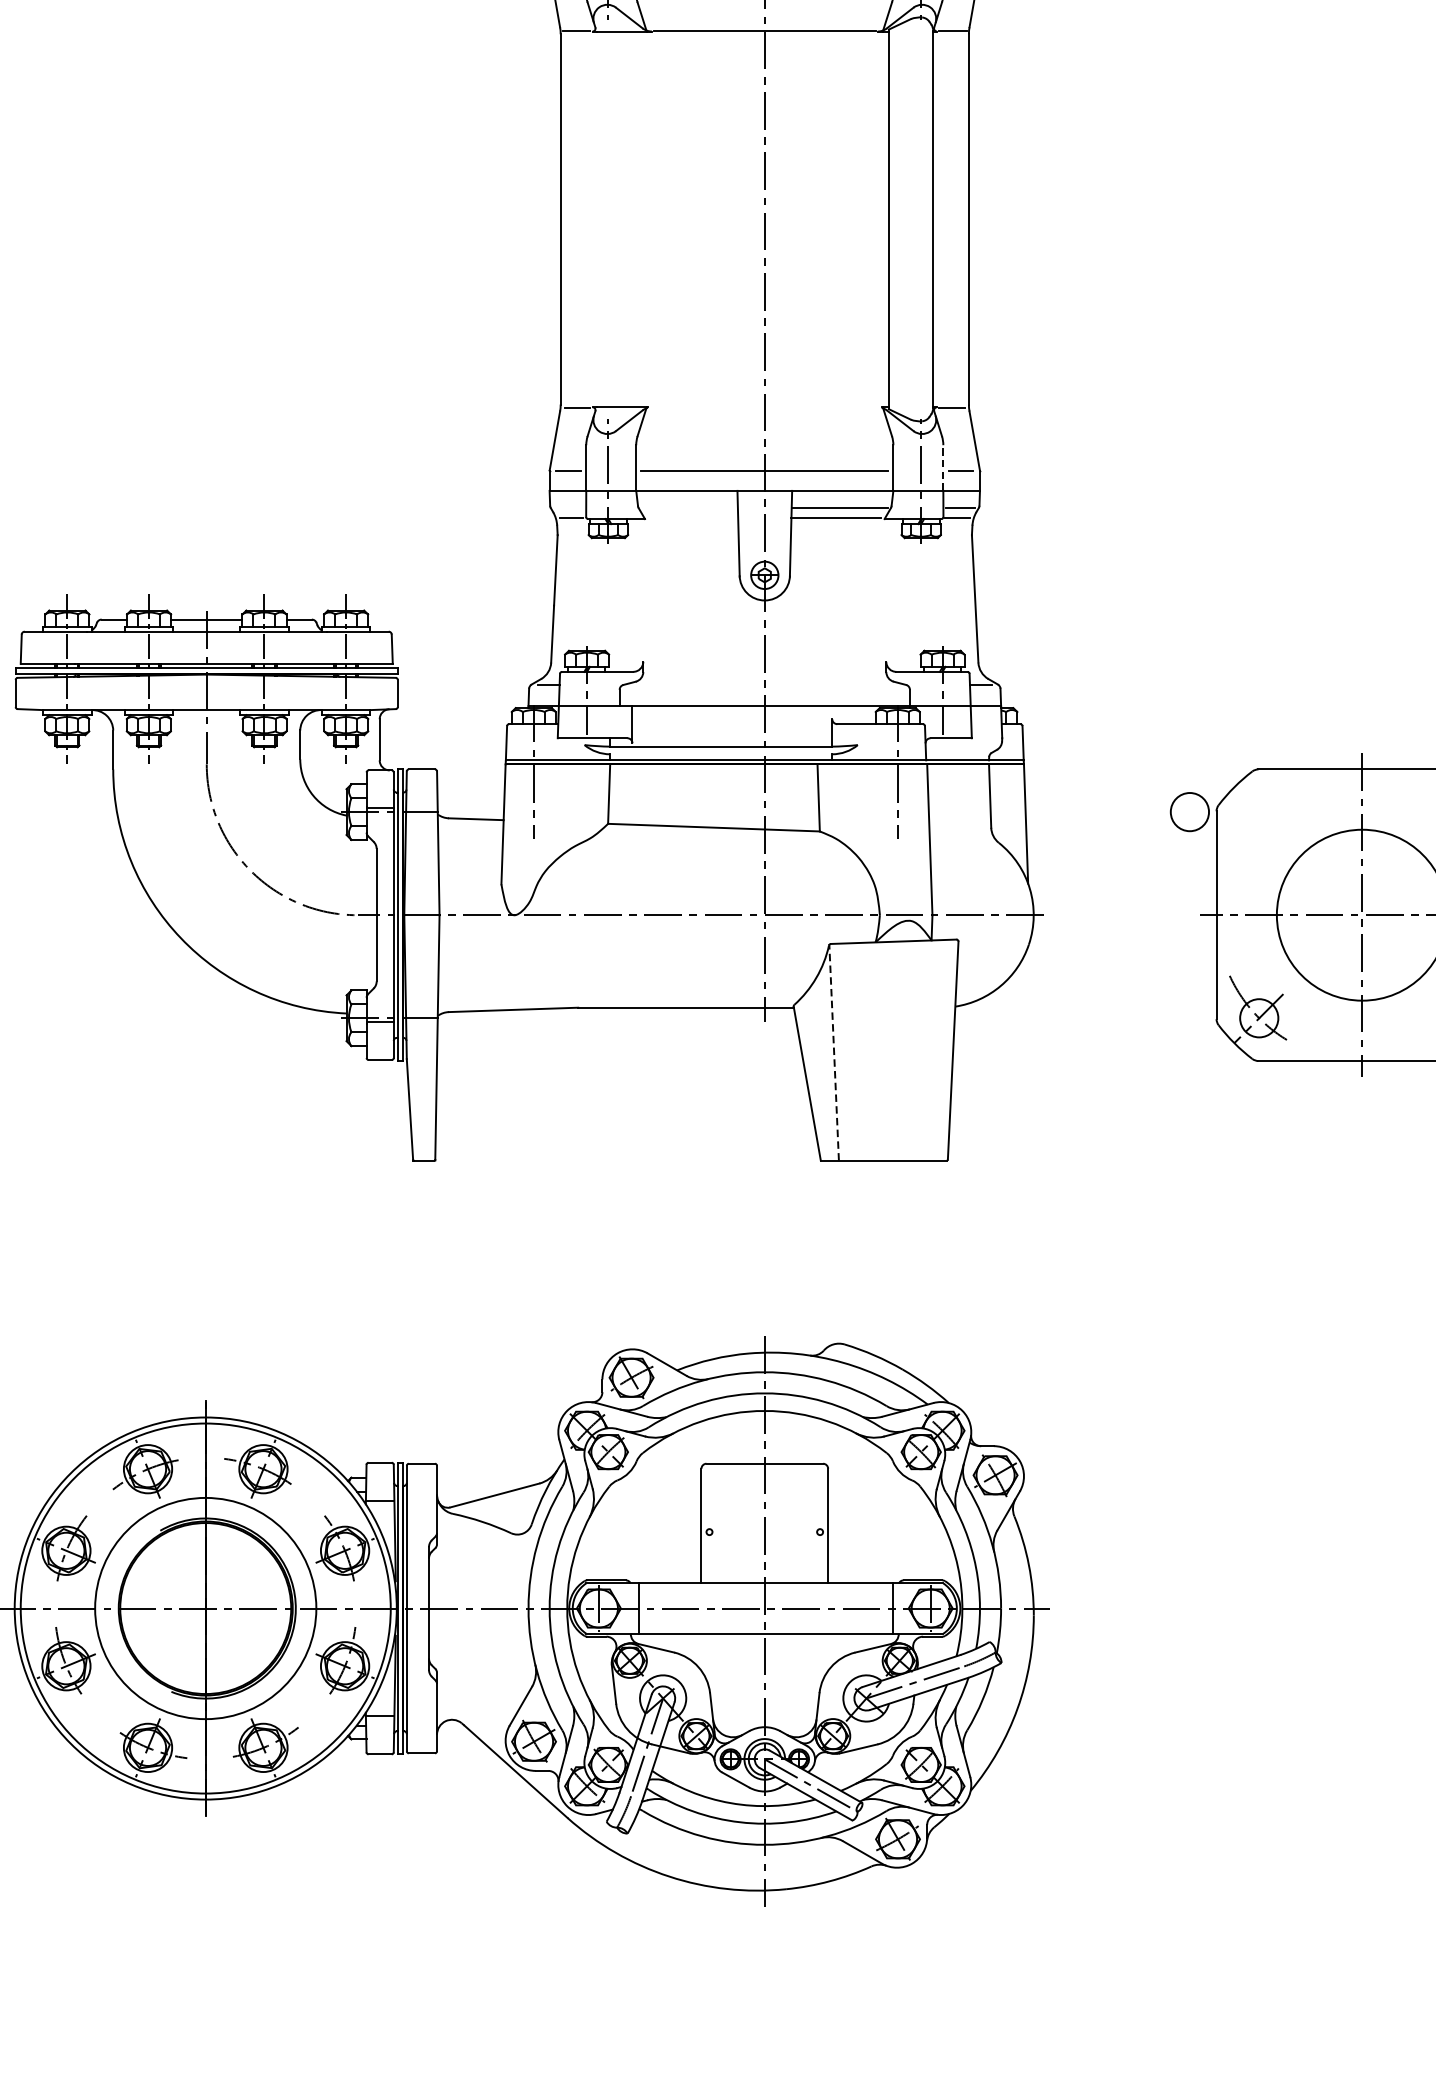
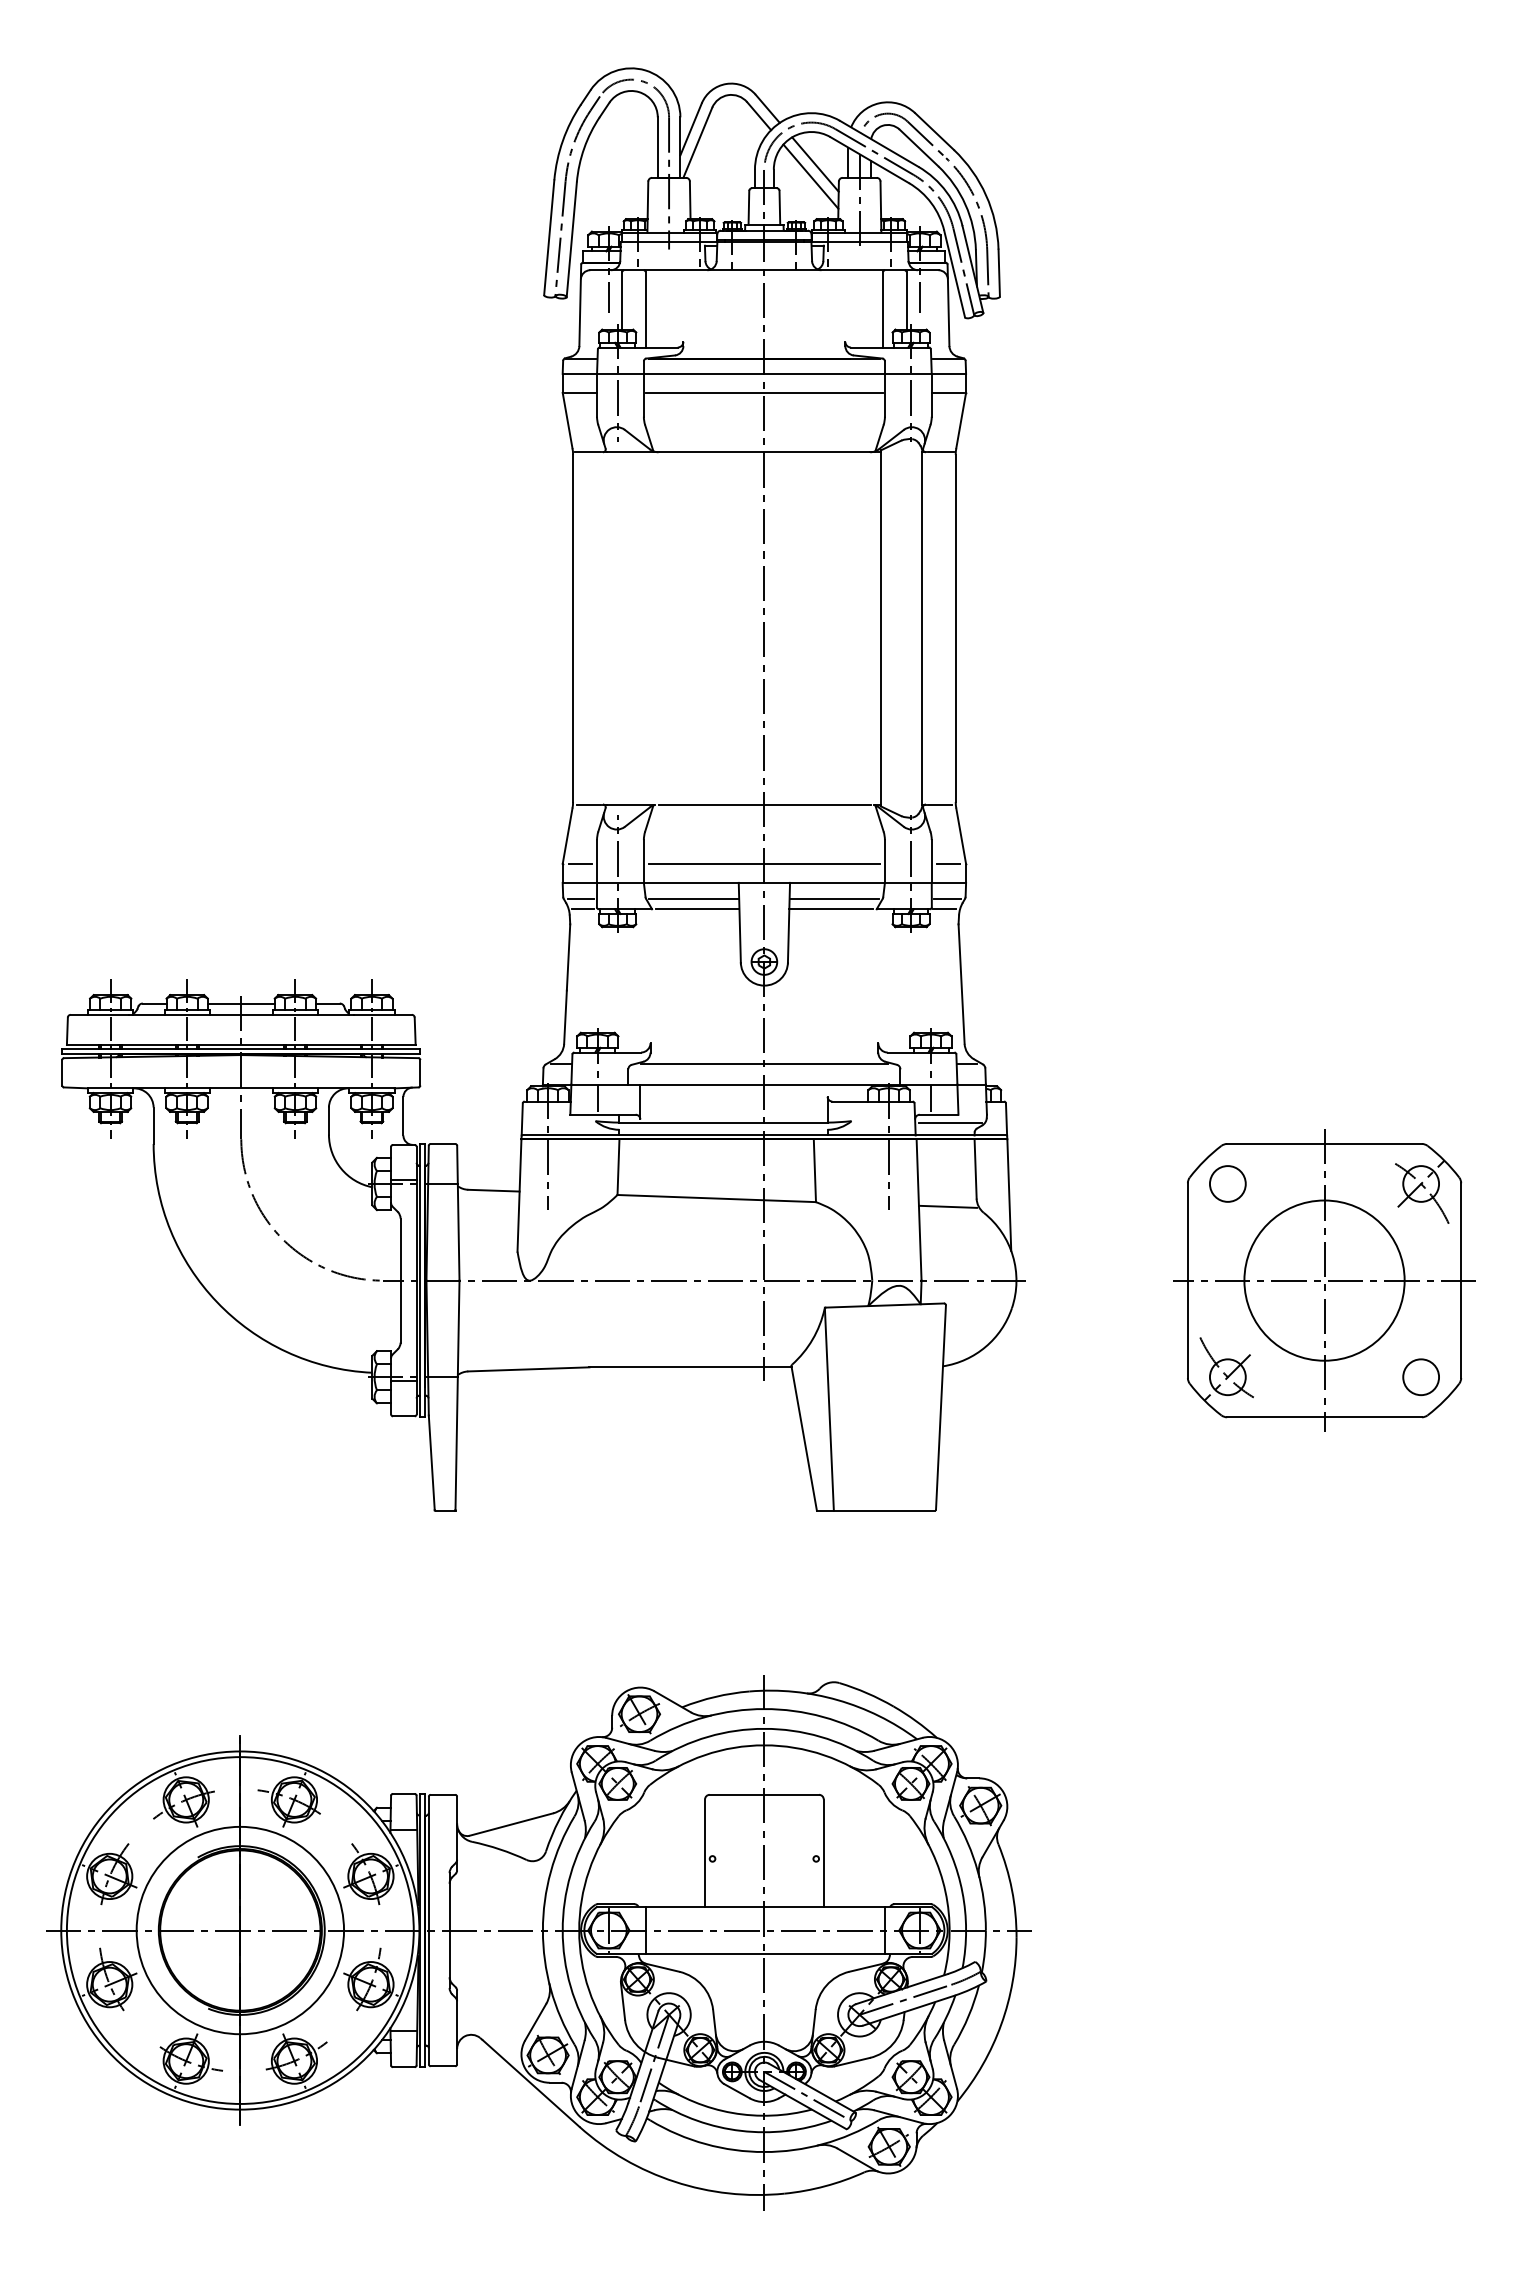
line: (764, 408) -> (764, 805), added
line: (943, 467) -> (931, 860), dashed -> solid
line: (568, 507) -> (580, 898), added
line: (690, 507) -> (694, 898), added
line: (693, 518) -> (697, 908), added
line: (763, 684) -> (763, 1064), added
line: (962, 746) -> (949, 1122), added
circle: (1189, 811) -> (1227, 1183), moved
line: (960, 836) -> (947, 1206), added
line: (834, 1052) -> (829, 1409), dashed -> solid

